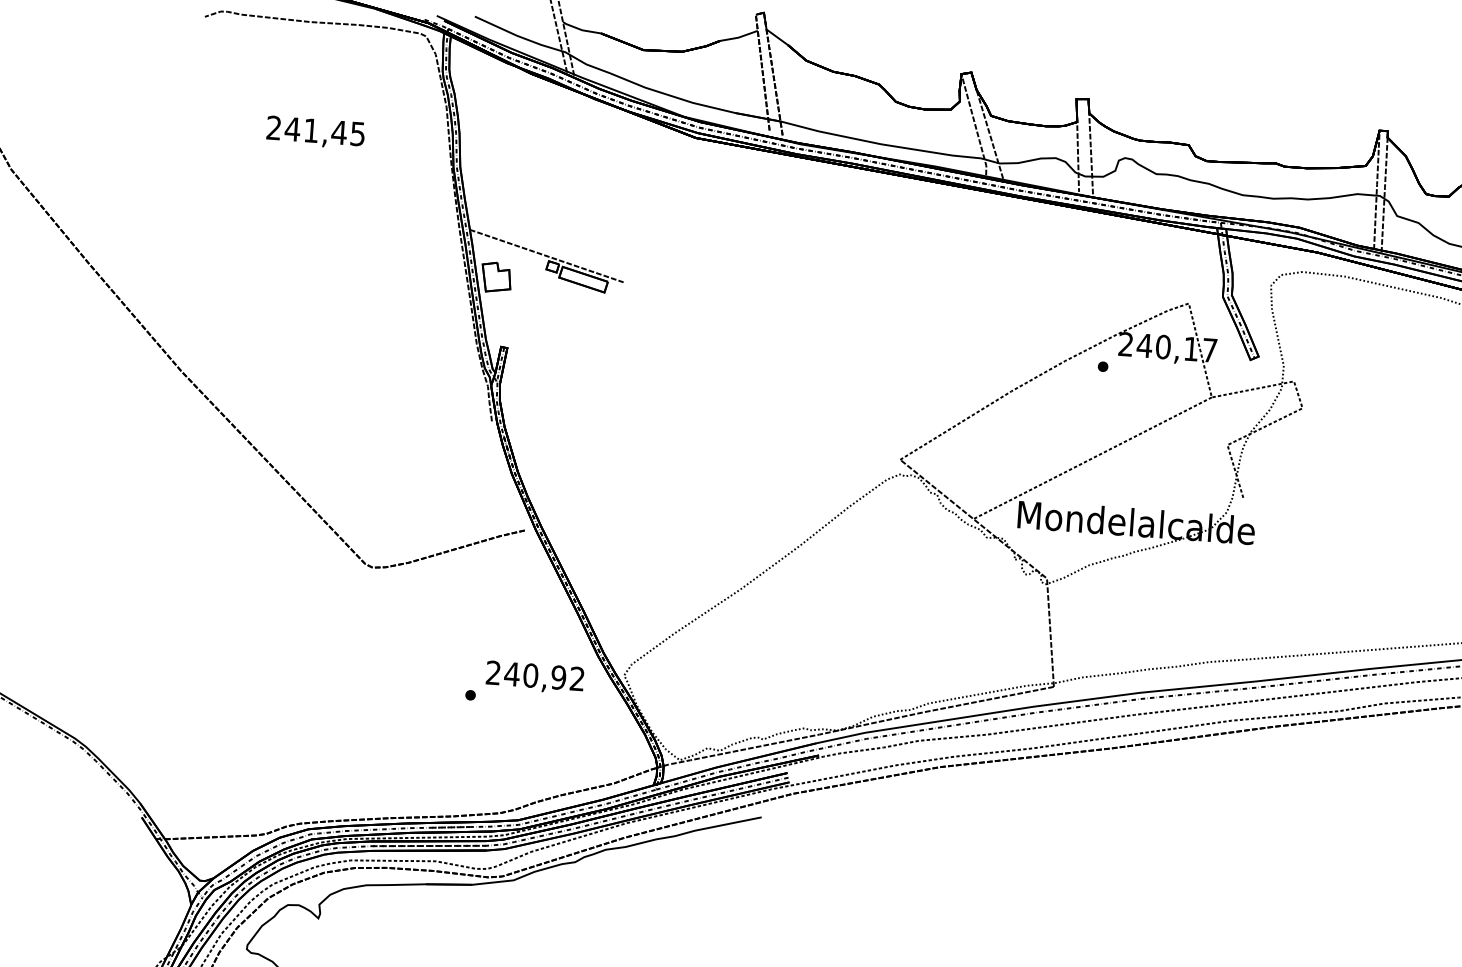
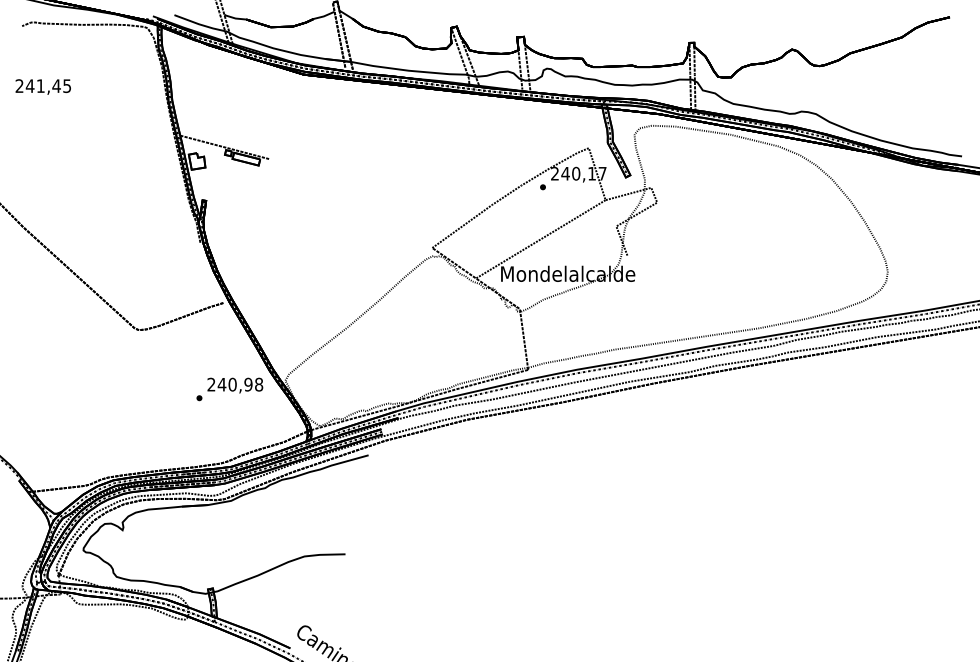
text: (314, 131) -> (42, 86), moved
text: (578, 678) -> (259, 384), 240,92 -> 240,98

